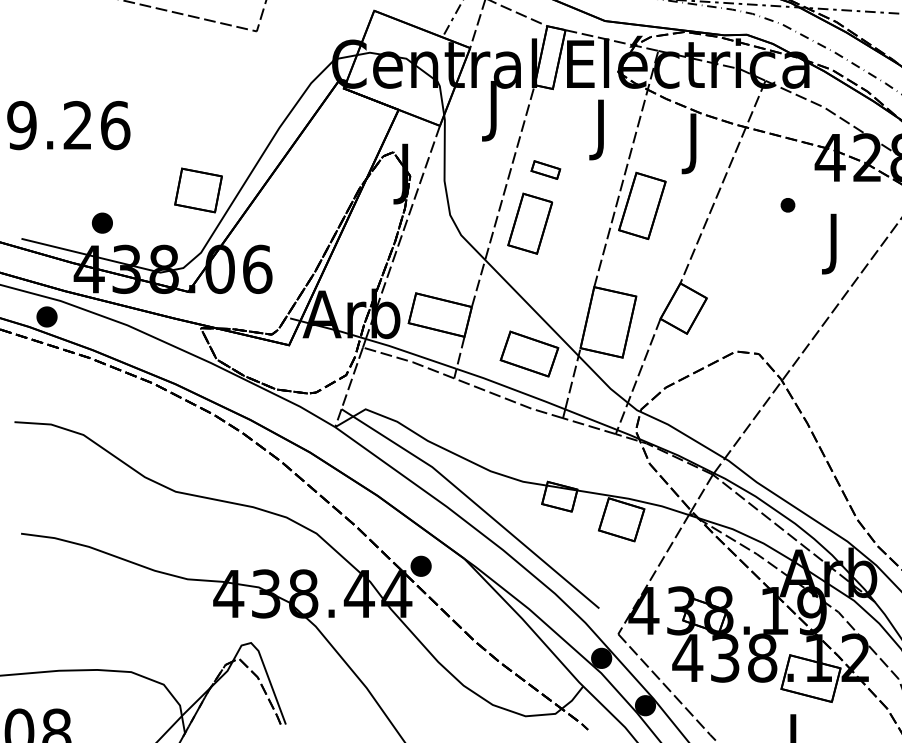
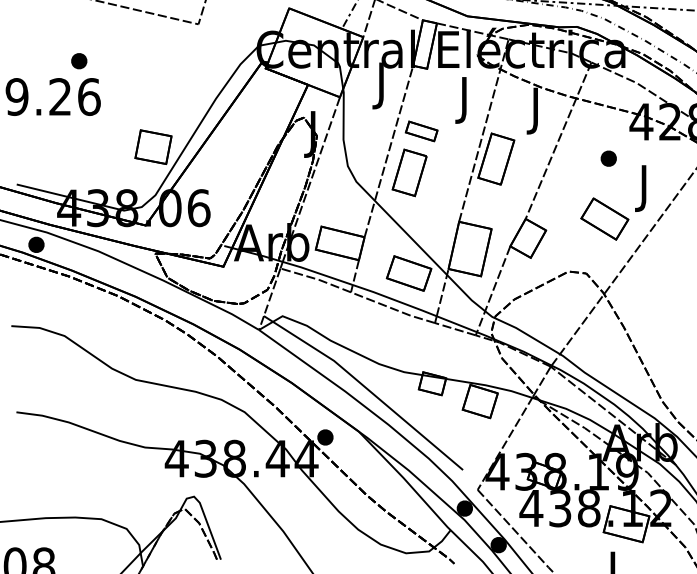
part: (545, 169) -> (421, 130), size x1.43
part: (787, 204) -> (608, 158), size x1.43
part: (101, 222) -> (78, 60), moved
part: (782, 283) -> (604, 219), added

